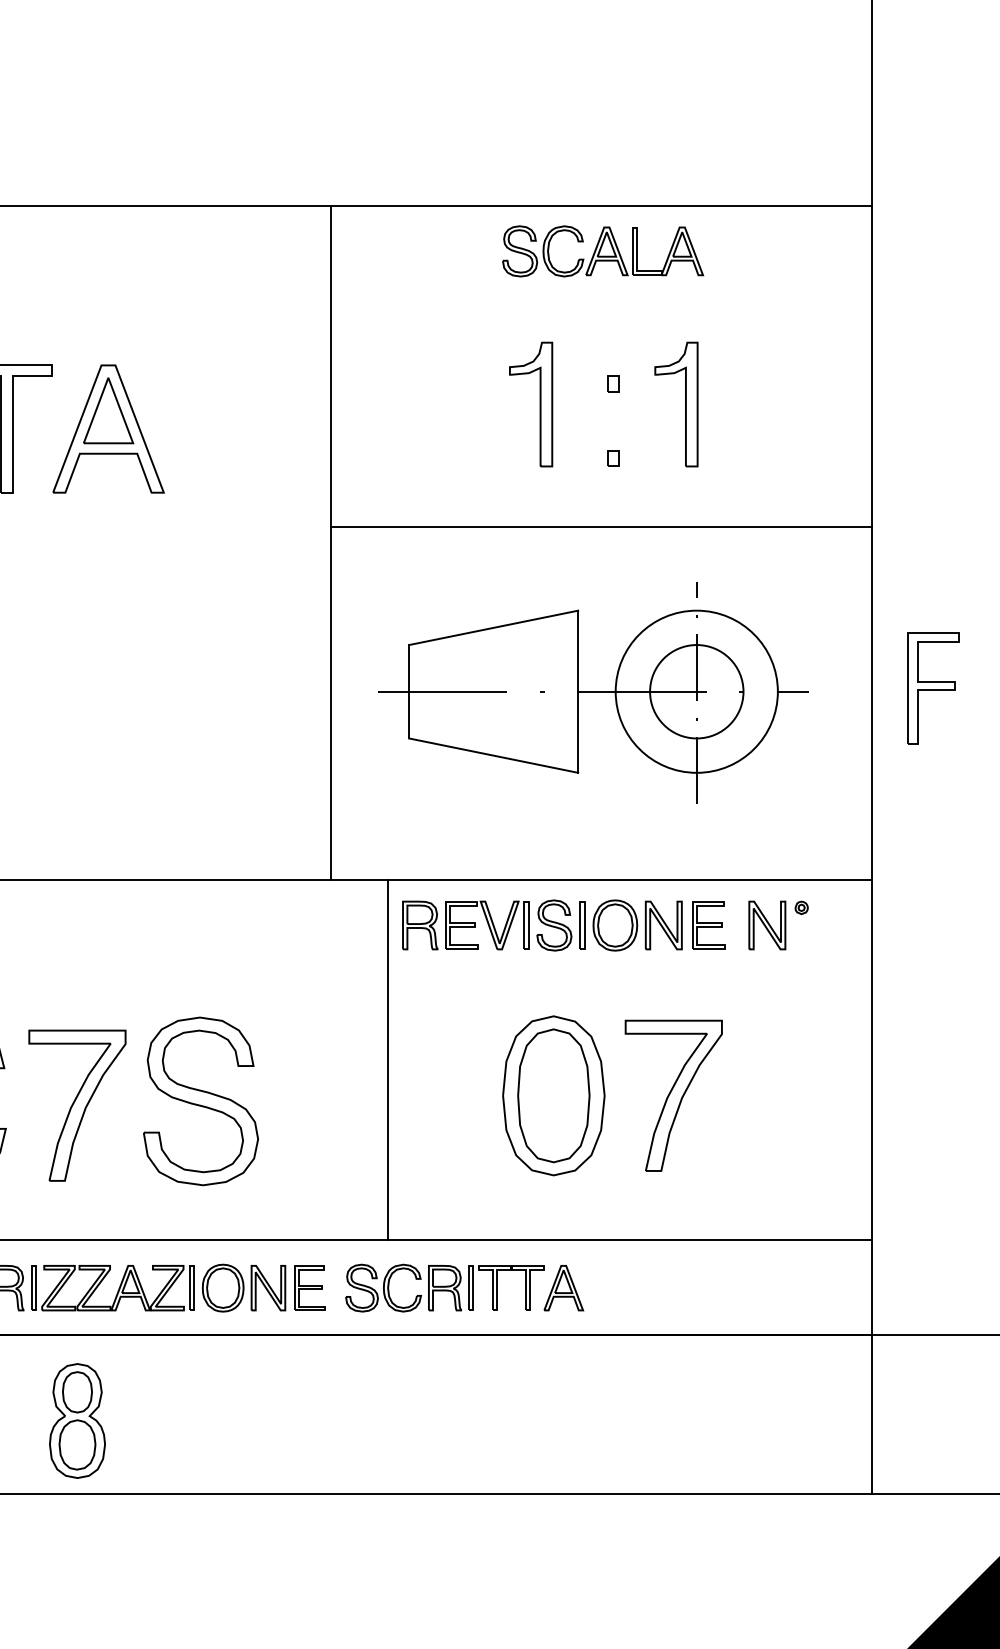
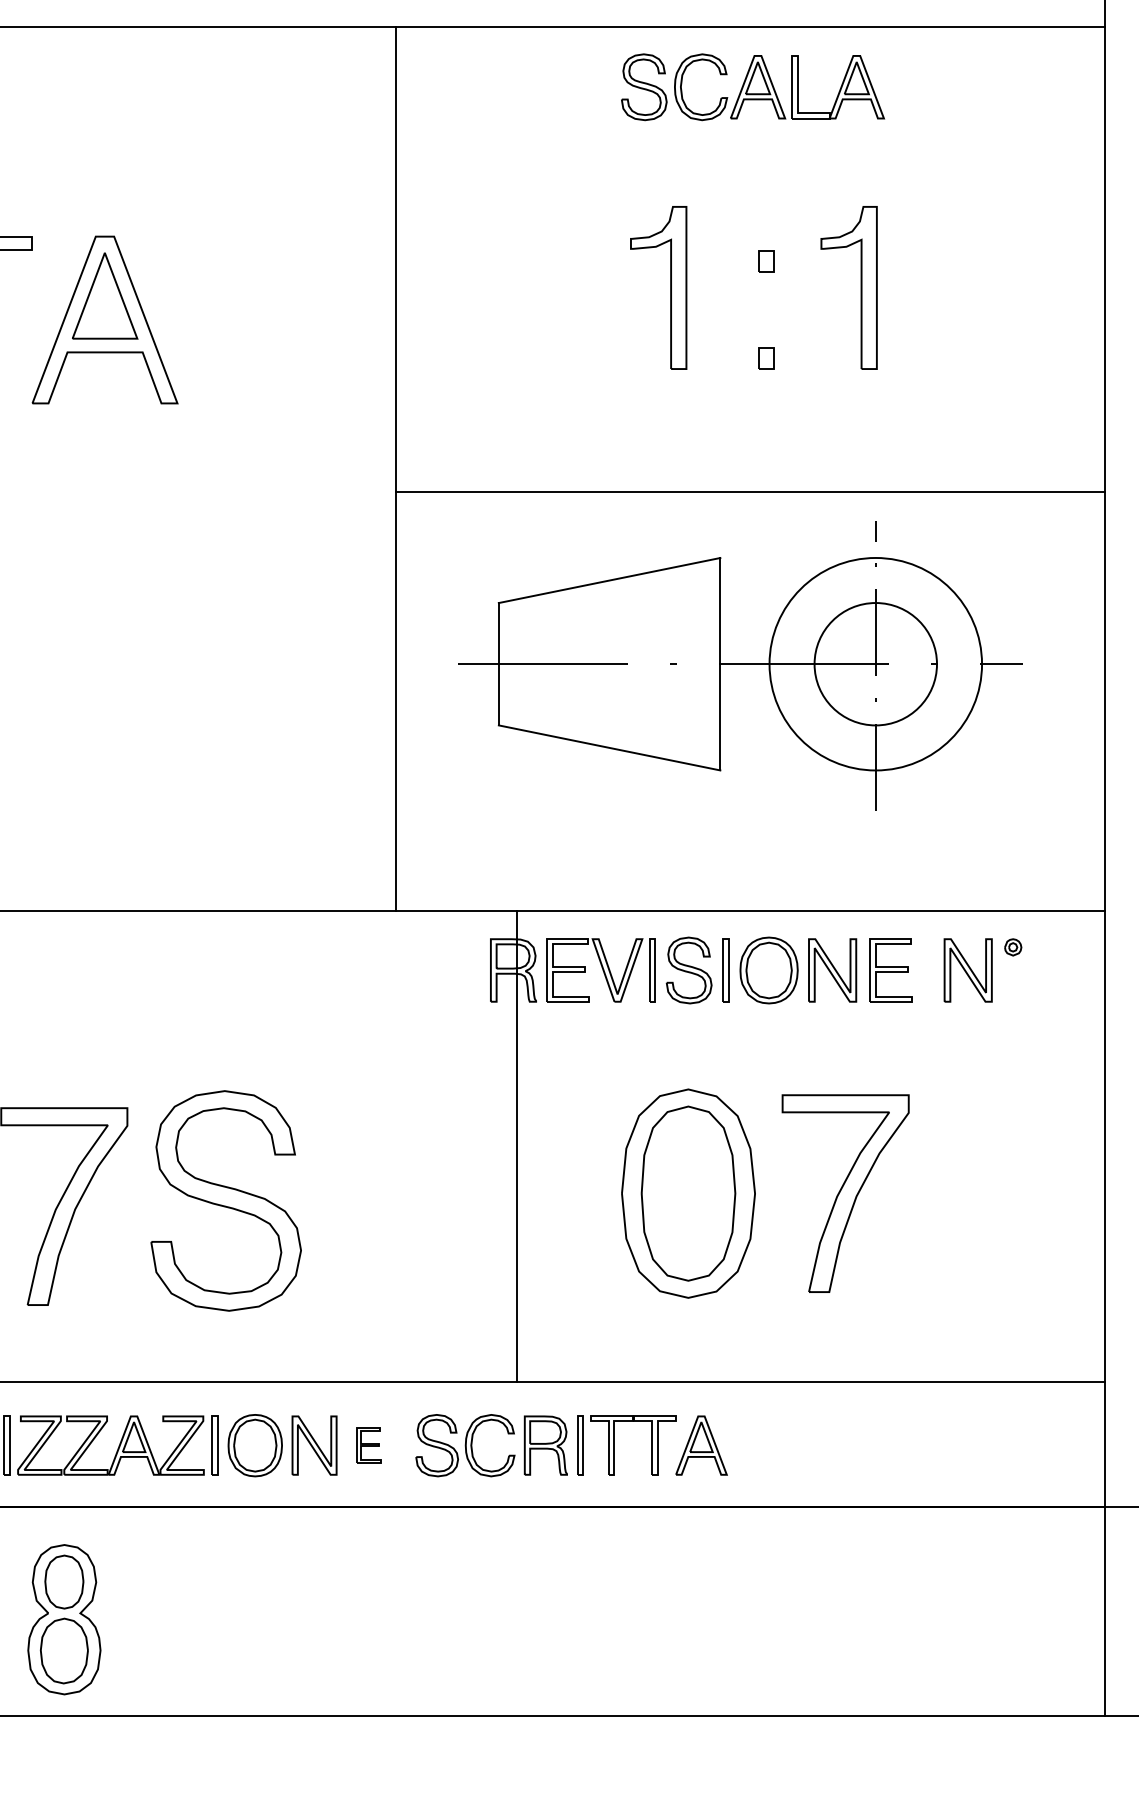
line: (600, 527) -> (749, 492), moved
line: (388, 1059) -> (517, 1146), moved
part: (309, 1287) -> (368, 1444), size x0.6

